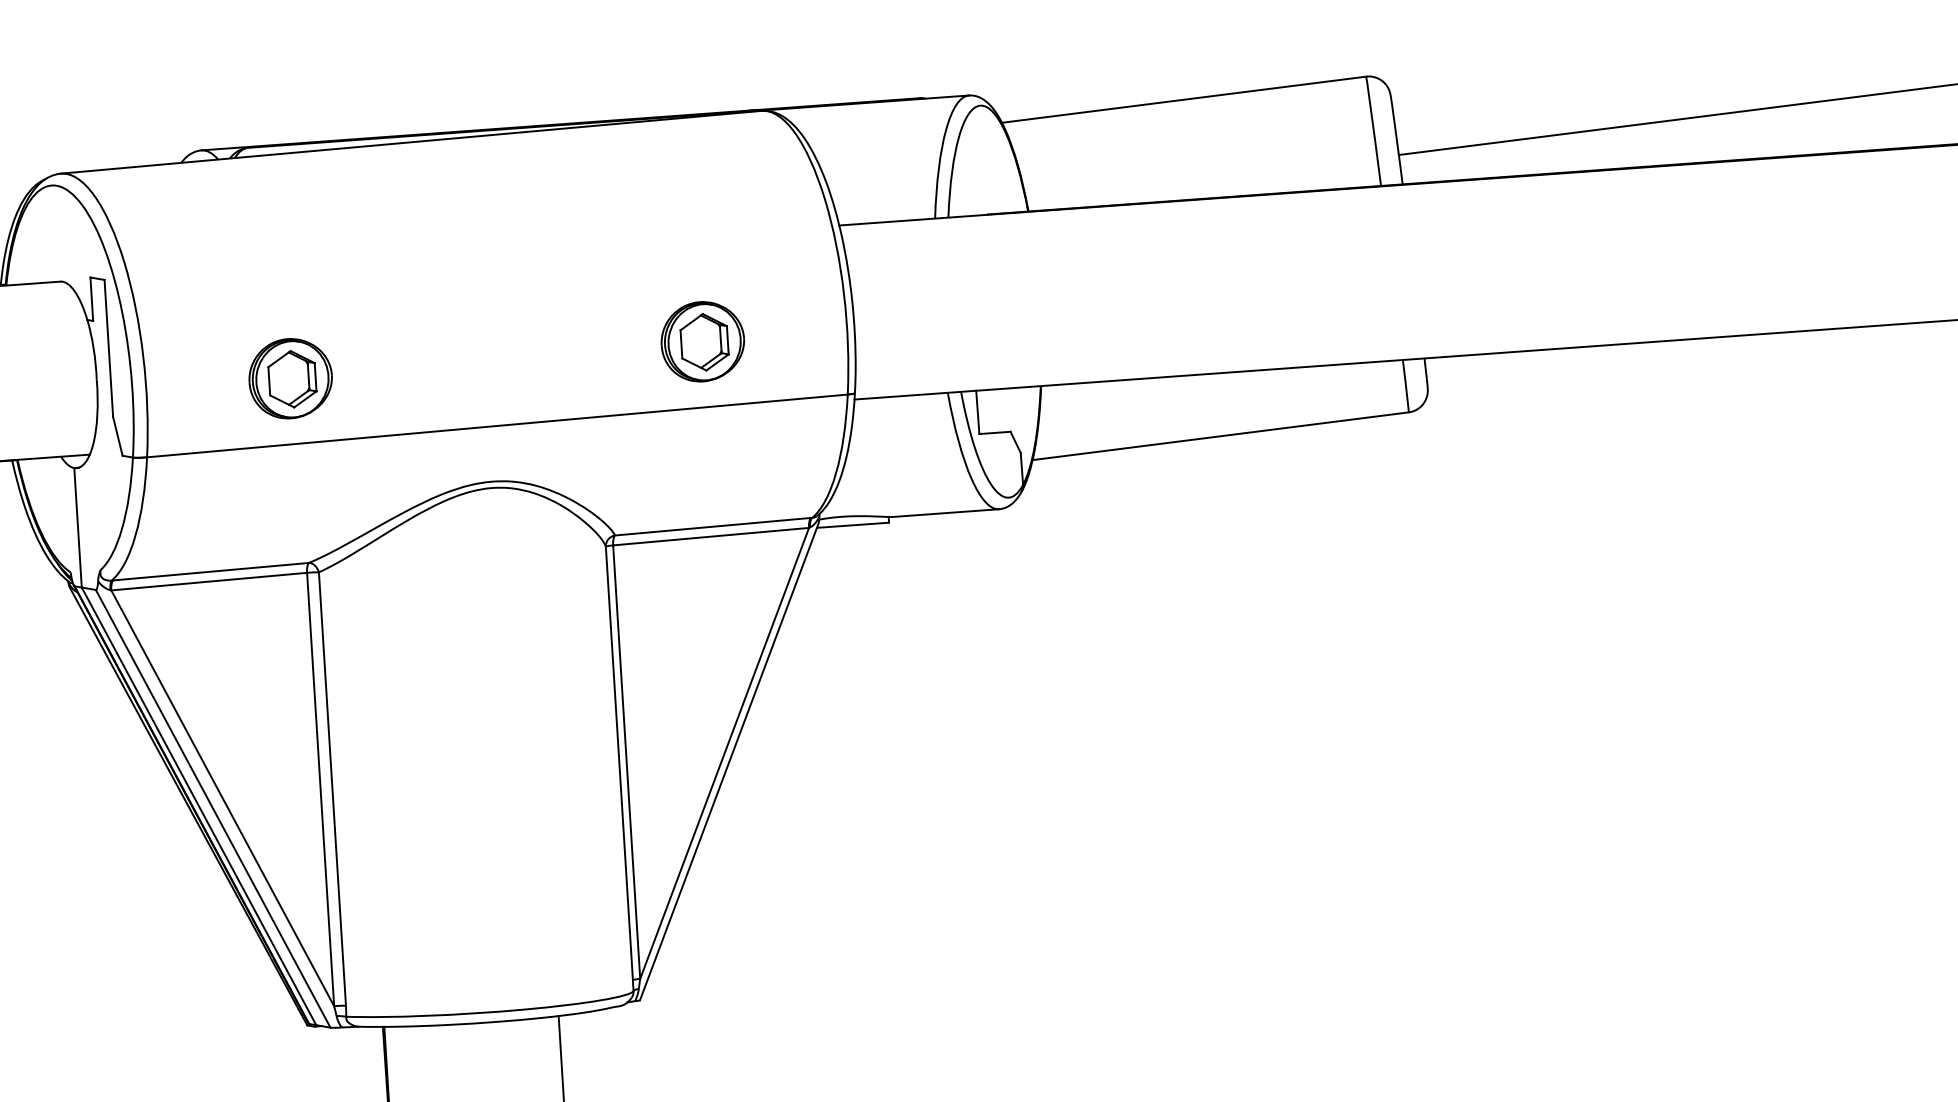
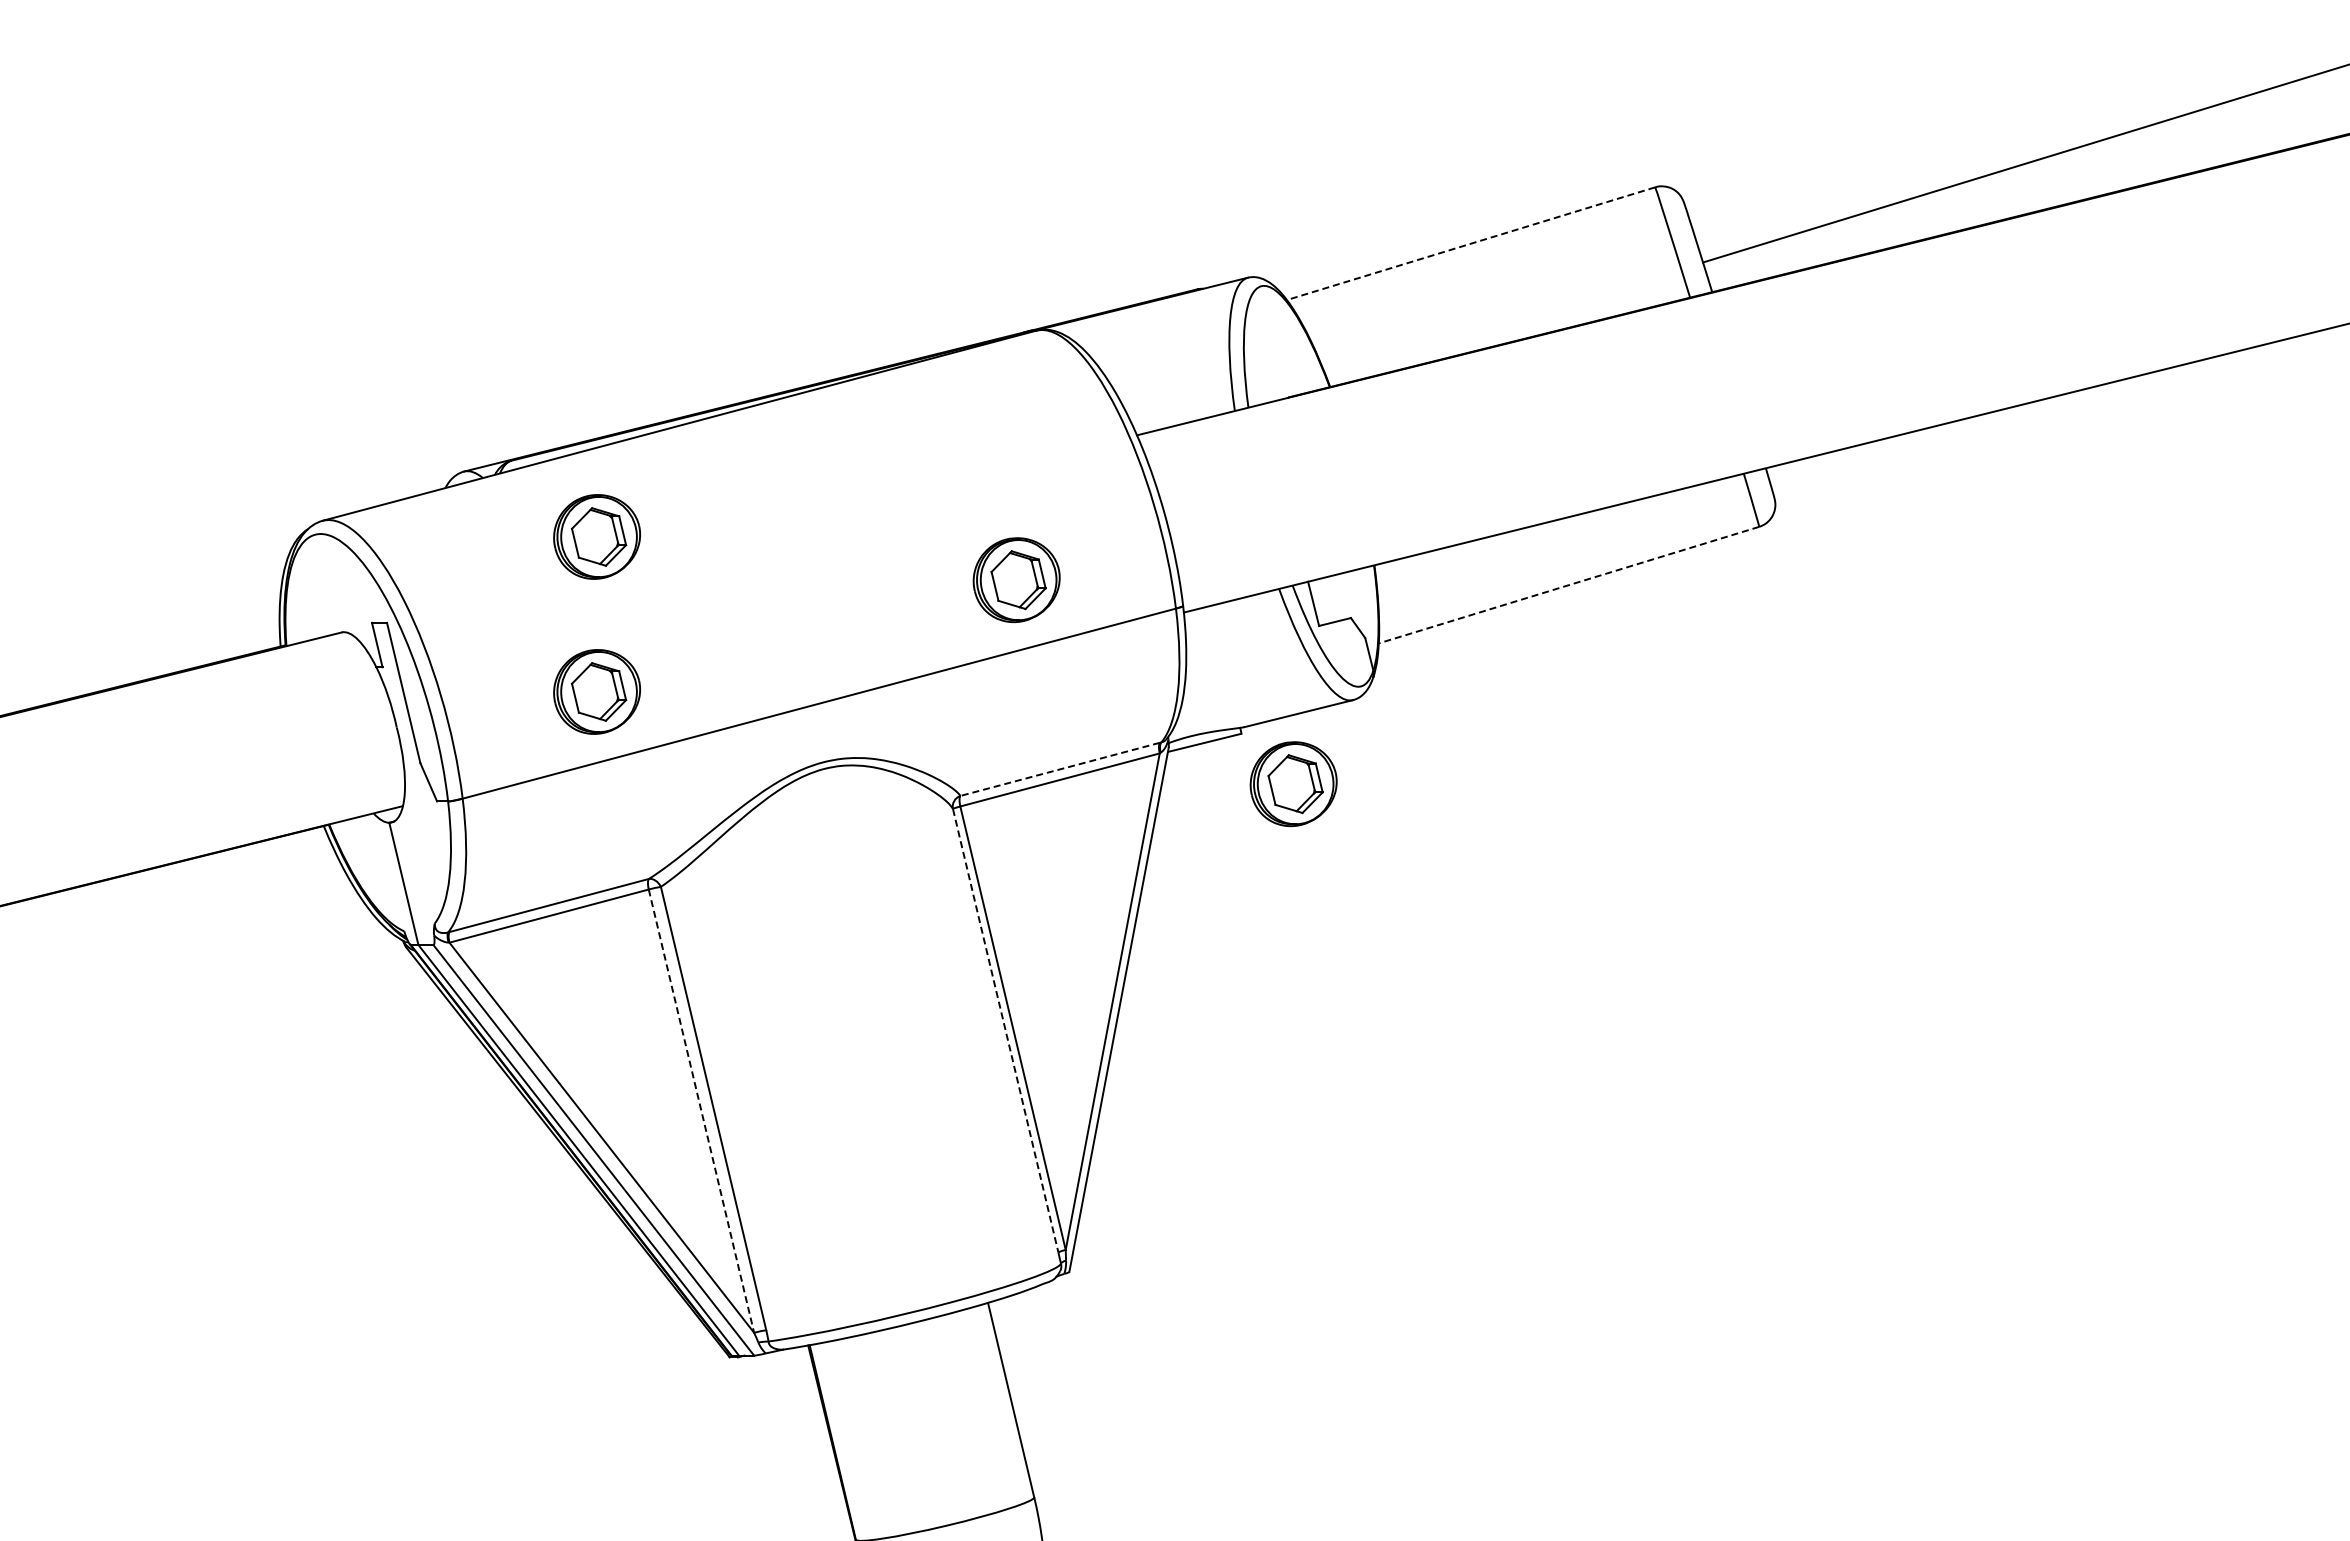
line: (1184, 99) -> (1471, 243), solid -> dashed
part: (315, 232) -> (596, 536), added
line: (1221, 436) -> (1569, 585), solid -> dashed
line: (712, 526) -> (1059, 769), solid -> dashed
part: (929, 577) -> (1293, 783), added
line: (619, 763) -> (1005, 1030), solid -> dashed
line: (320, 789) -> (701, 1111), solid -> dashed

